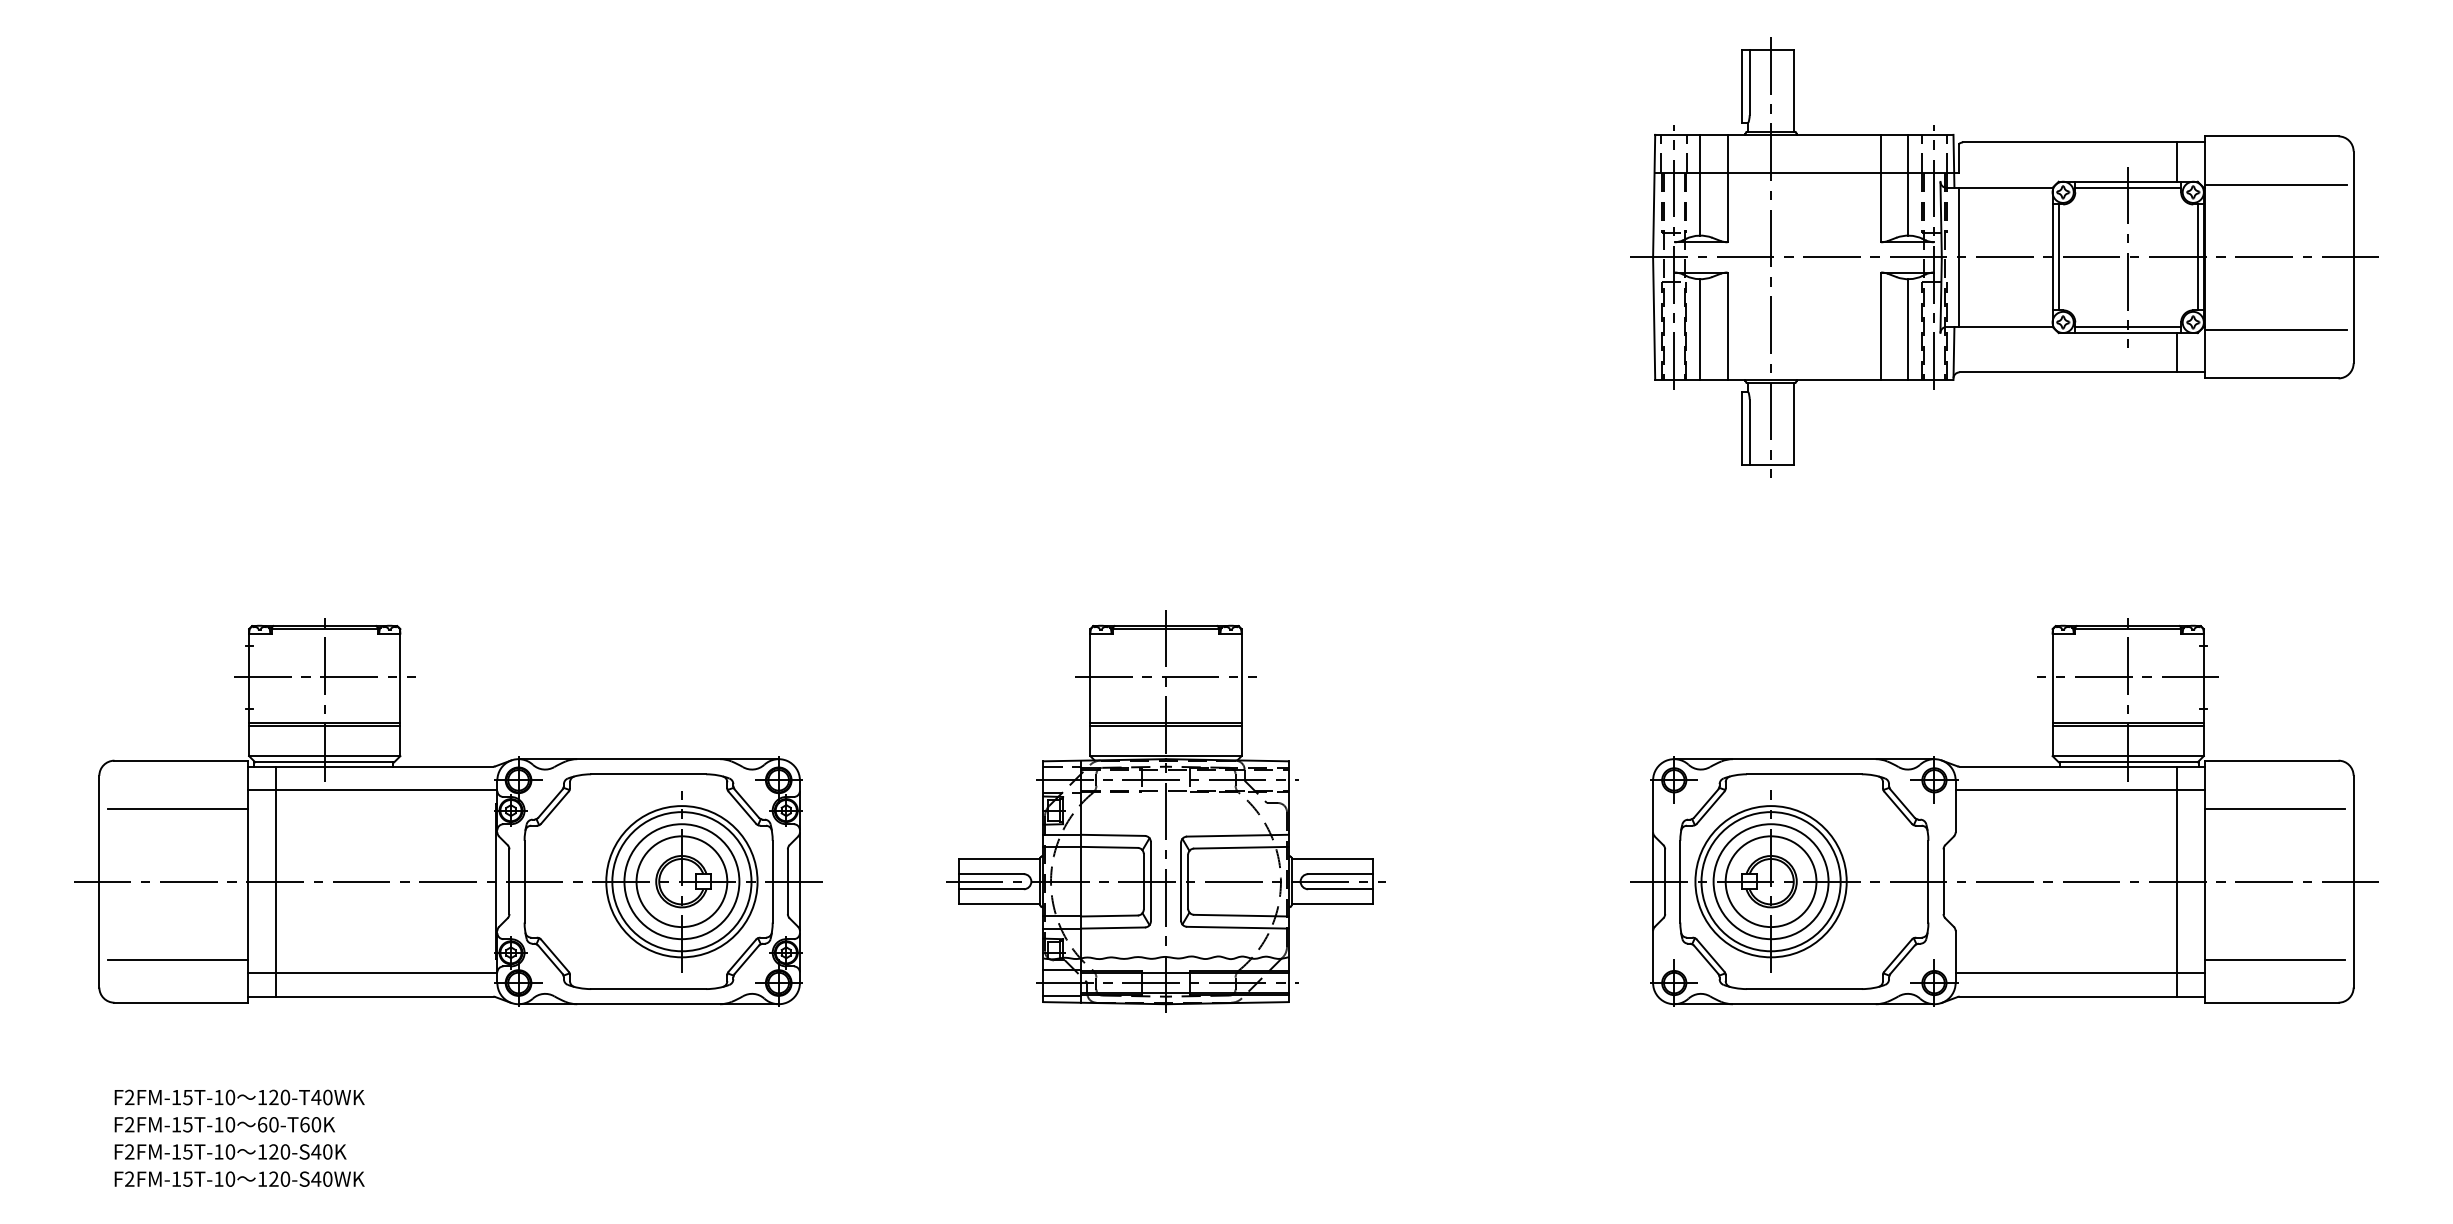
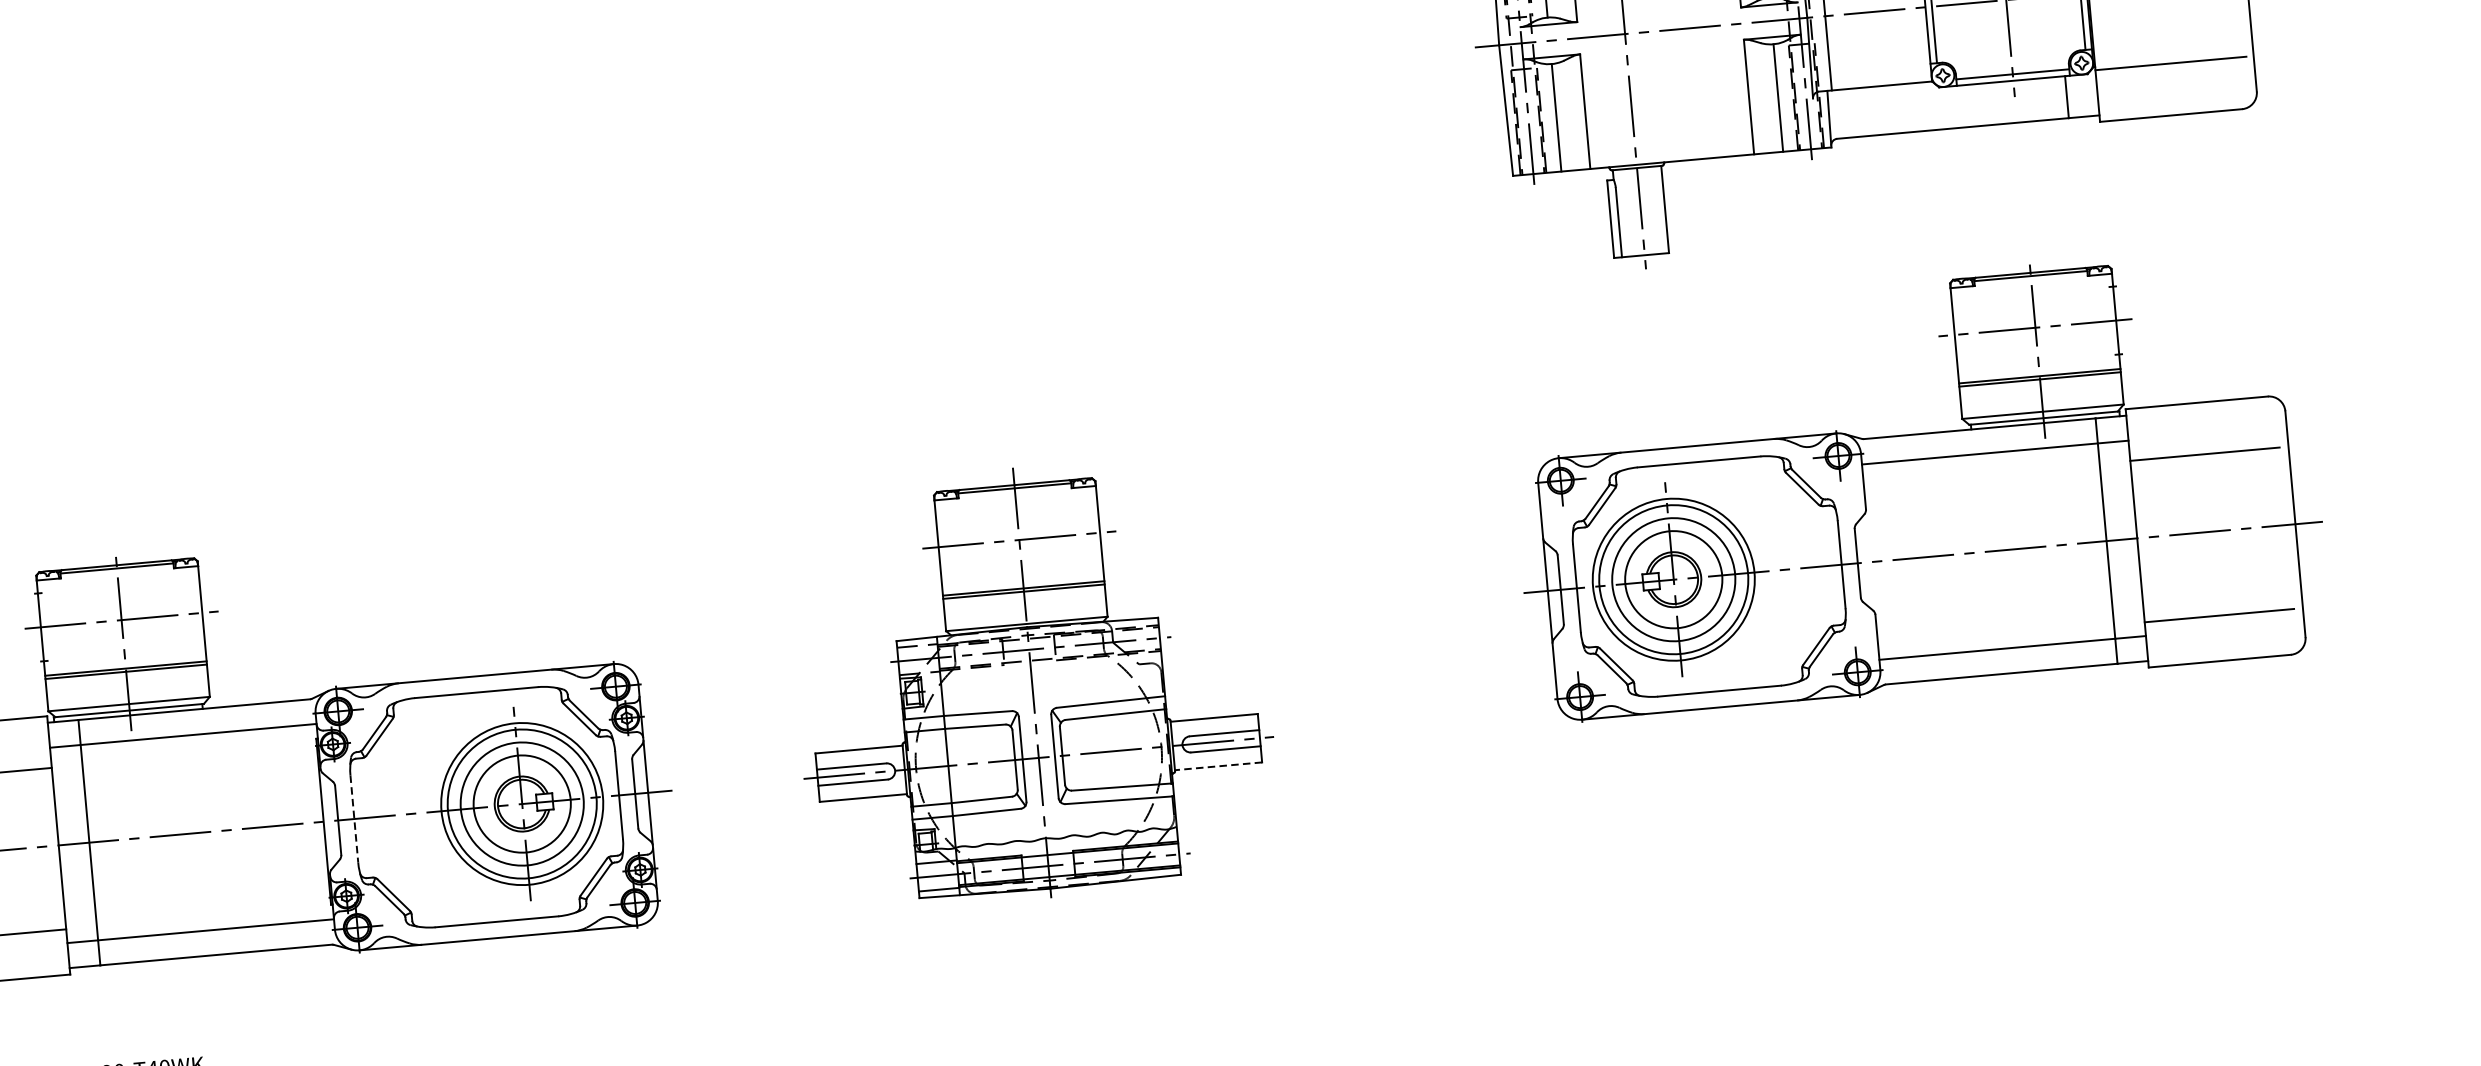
part: (2004, 812) -> (1916, 483), moved
line: (524, 881) -> (354, 818), solid -> dashed
line: (1332, 904) -> (1218, 766), solid -> dashed

